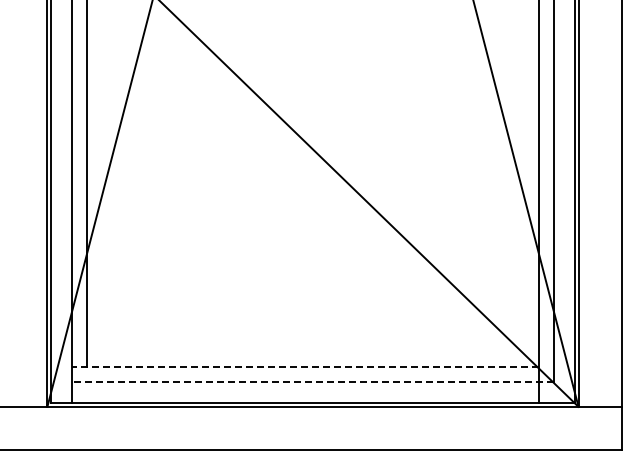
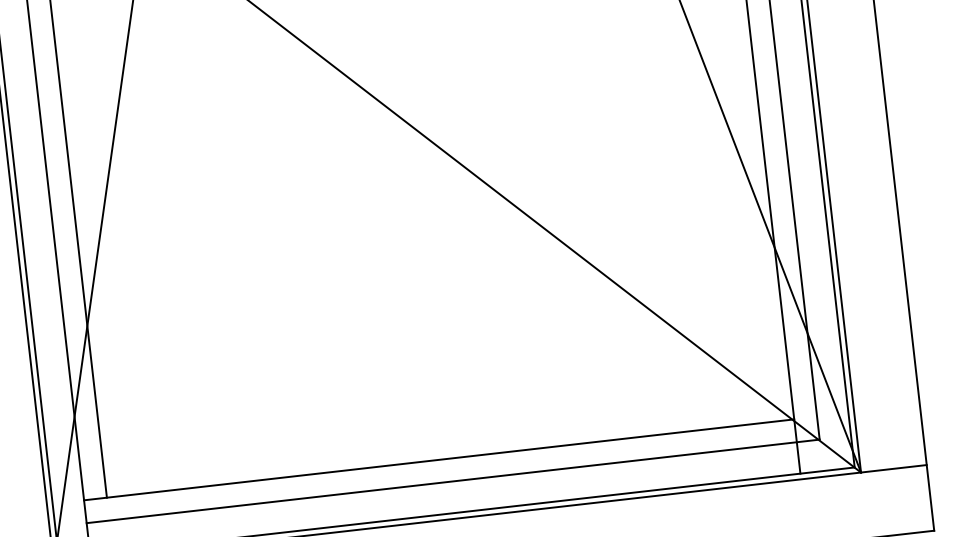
line: (305, 367) -> (439, 459), dashed -> solid
line: (312, 382) -> (452, 481), dashed -> solid

